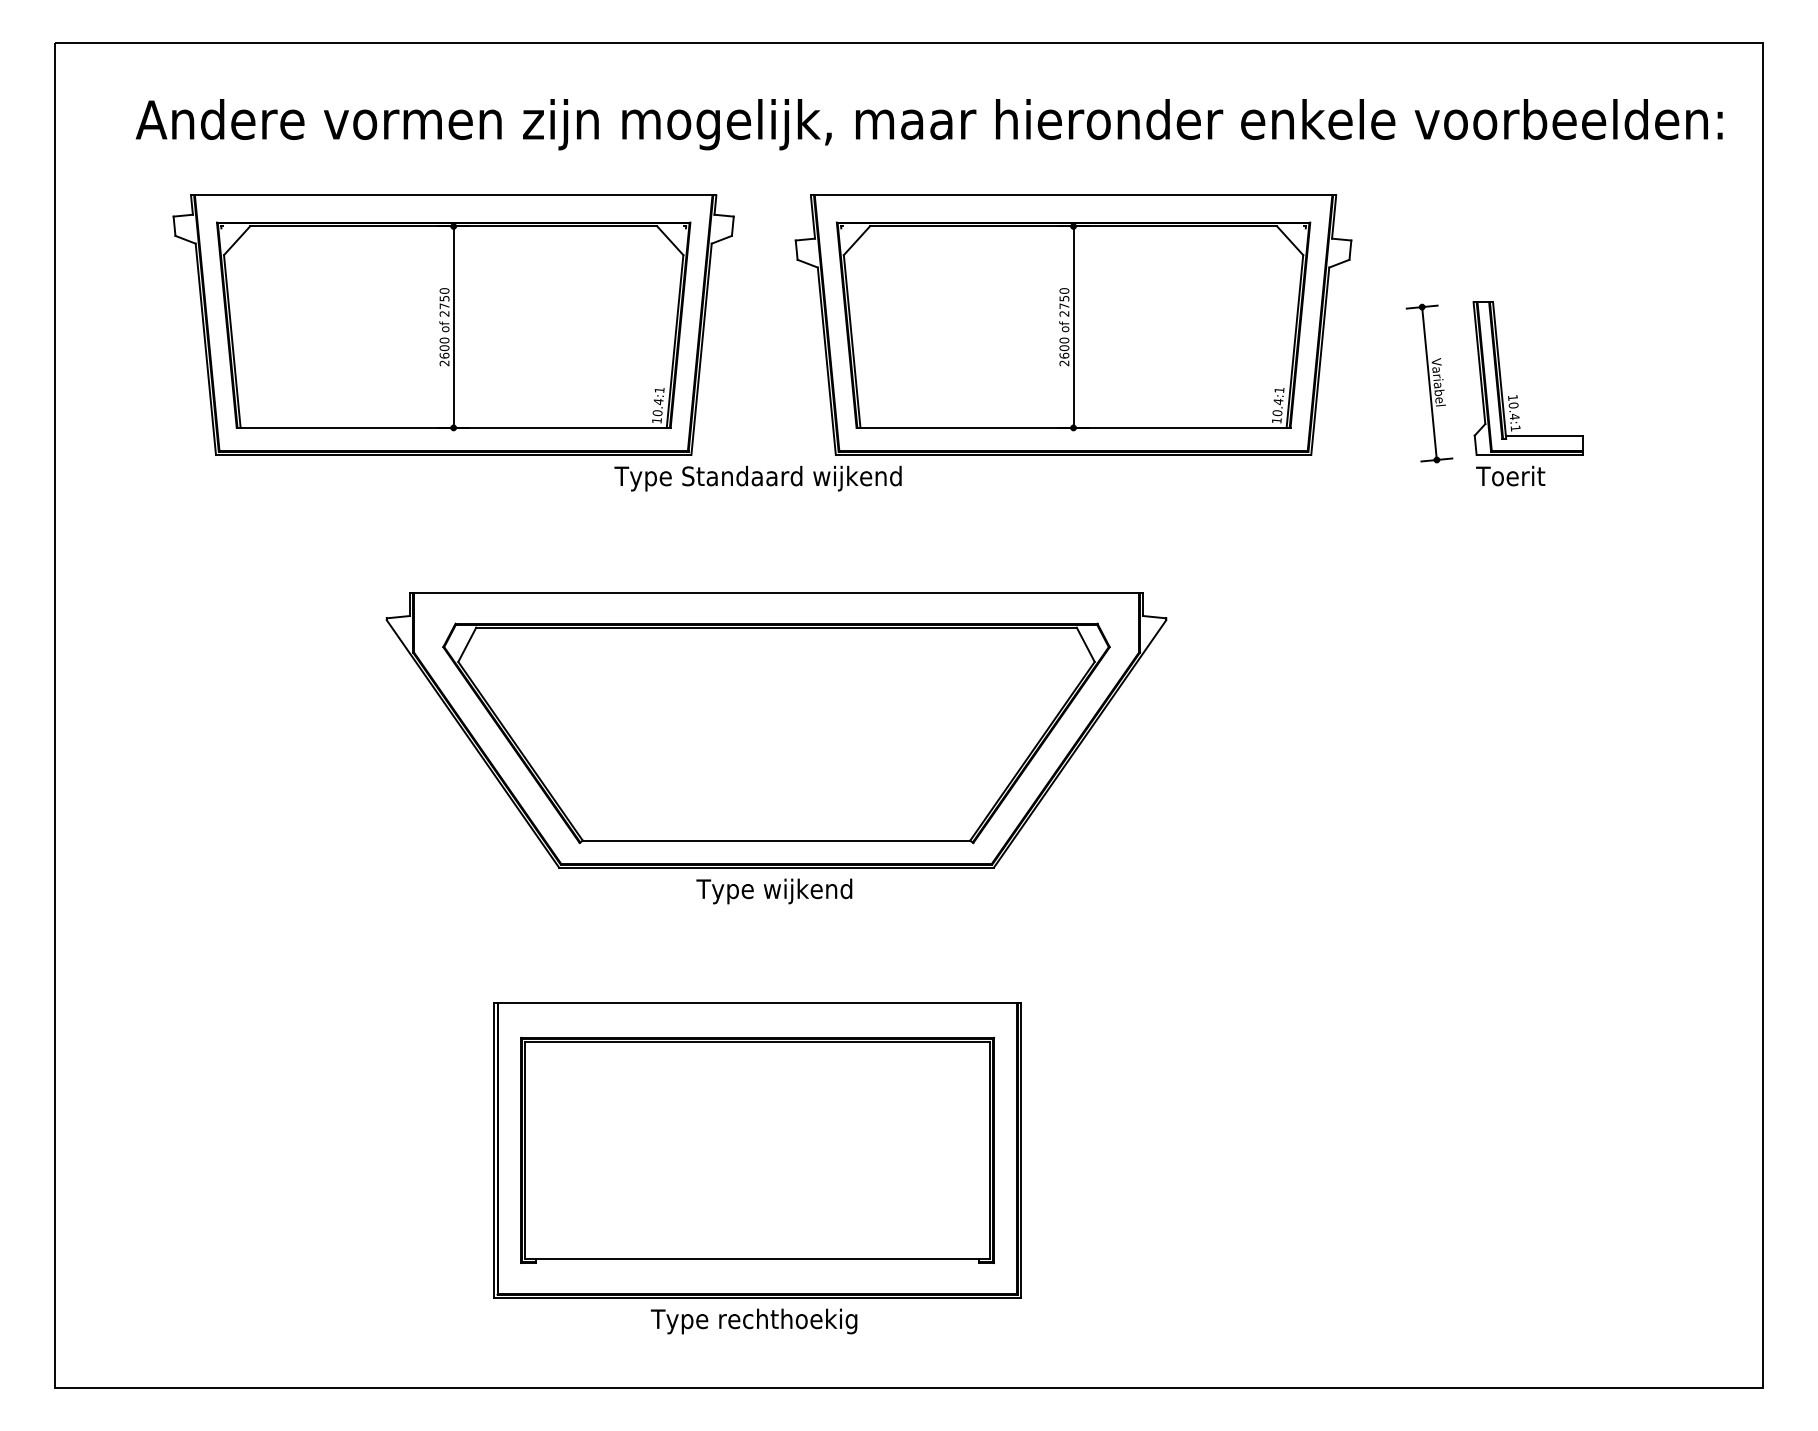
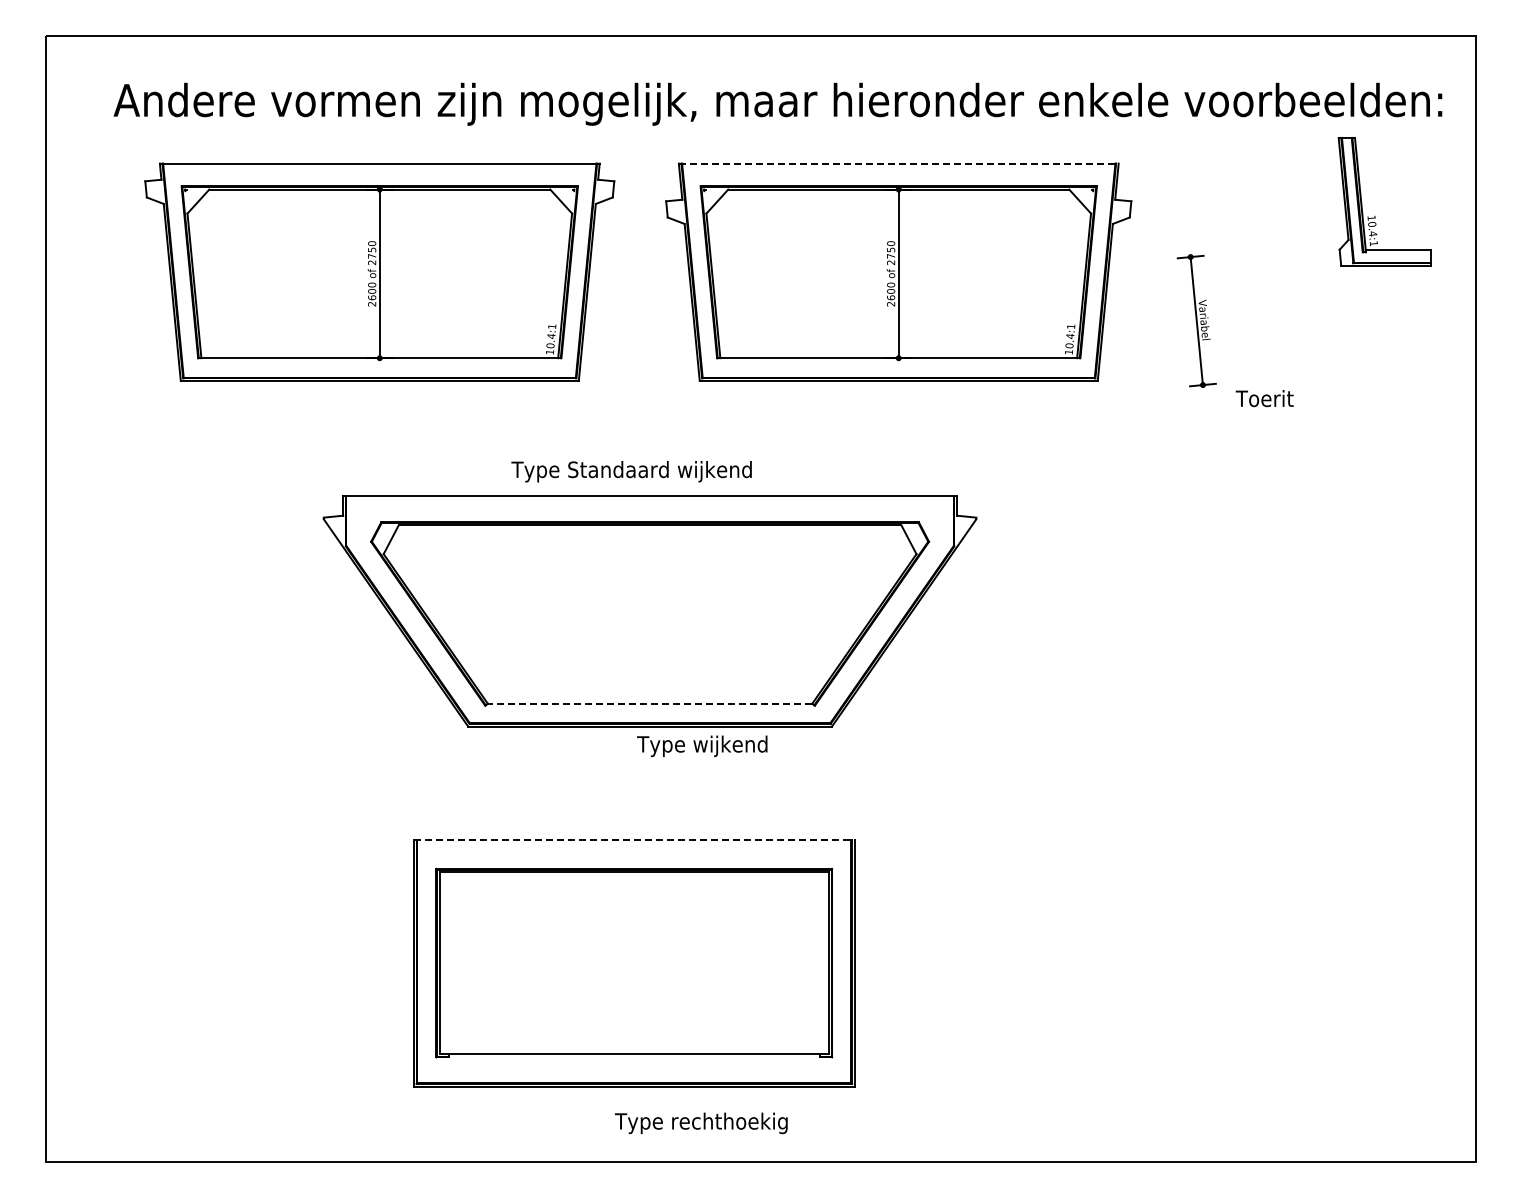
line: (1073, 195) -> (898, 163), solid -> dashed
part: (1516, 394) -> (1374, 215), moved
text: (757, 478) -> (631, 471), moved
line: (775, 840) -> (649, 703), solid -> dashed
text: (774, 890) -> (702, 745), moved
line: (757, 1002) -> (634, 839), solid -> dashed
text: (754, 1321) -> (701, 1123), moved

